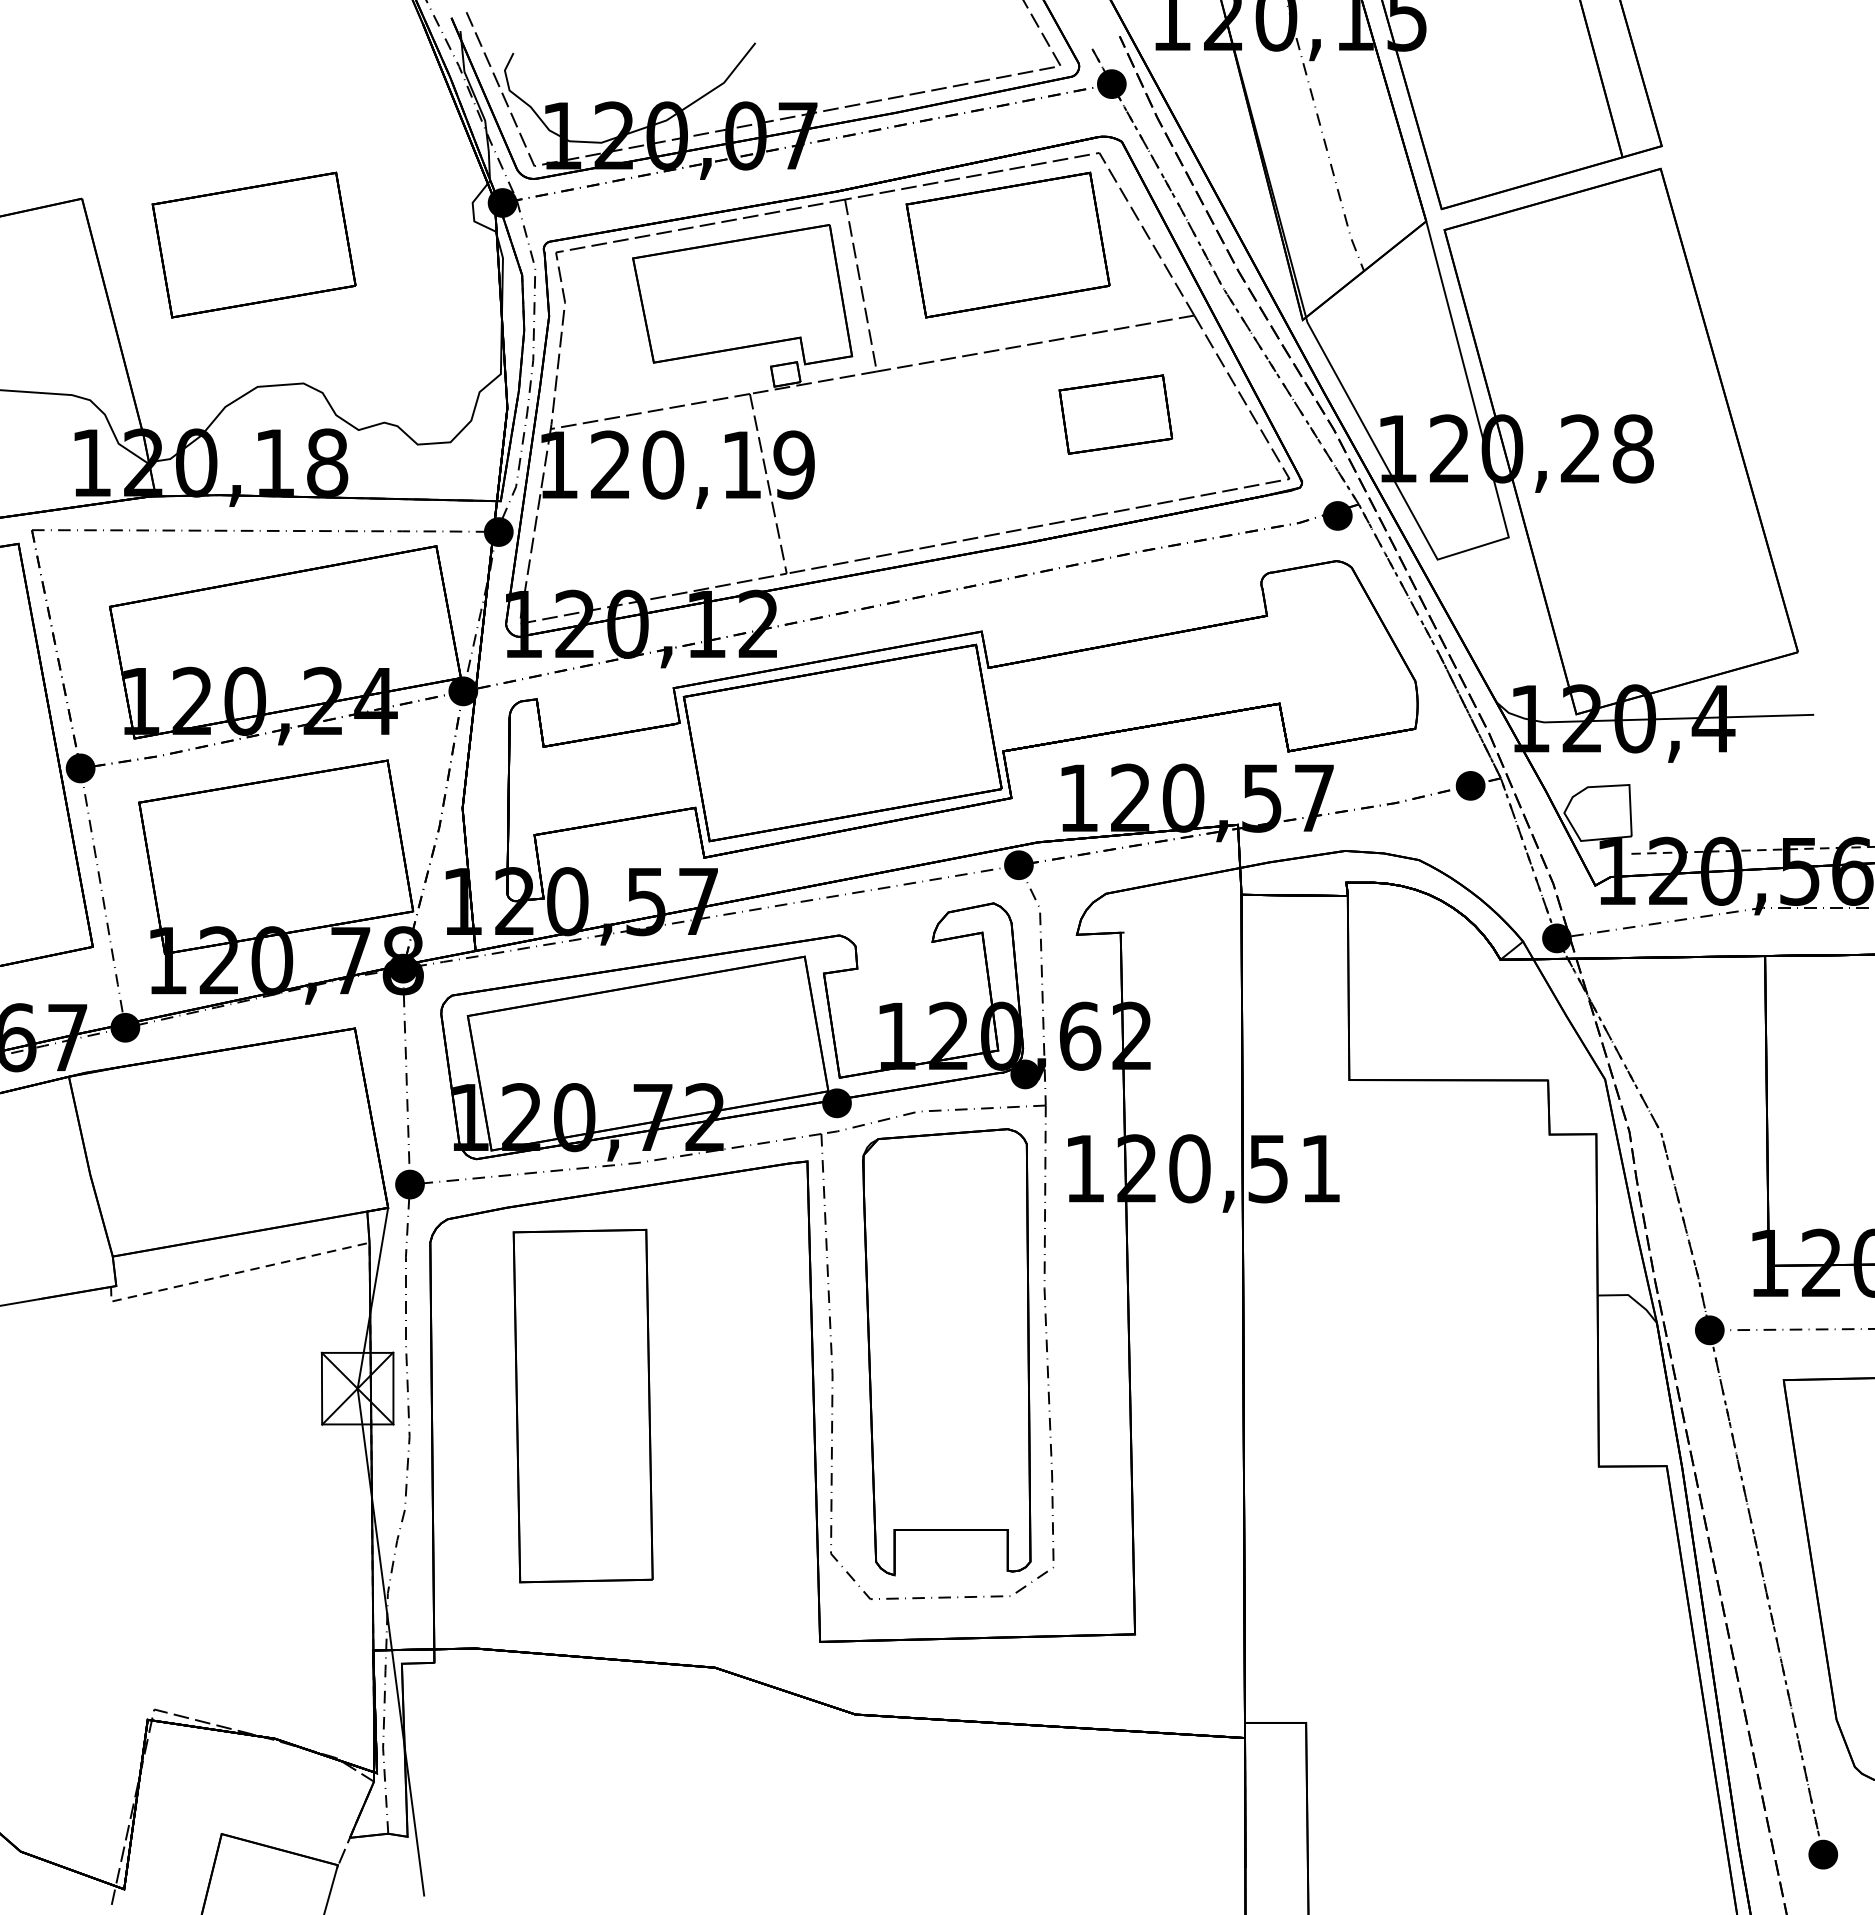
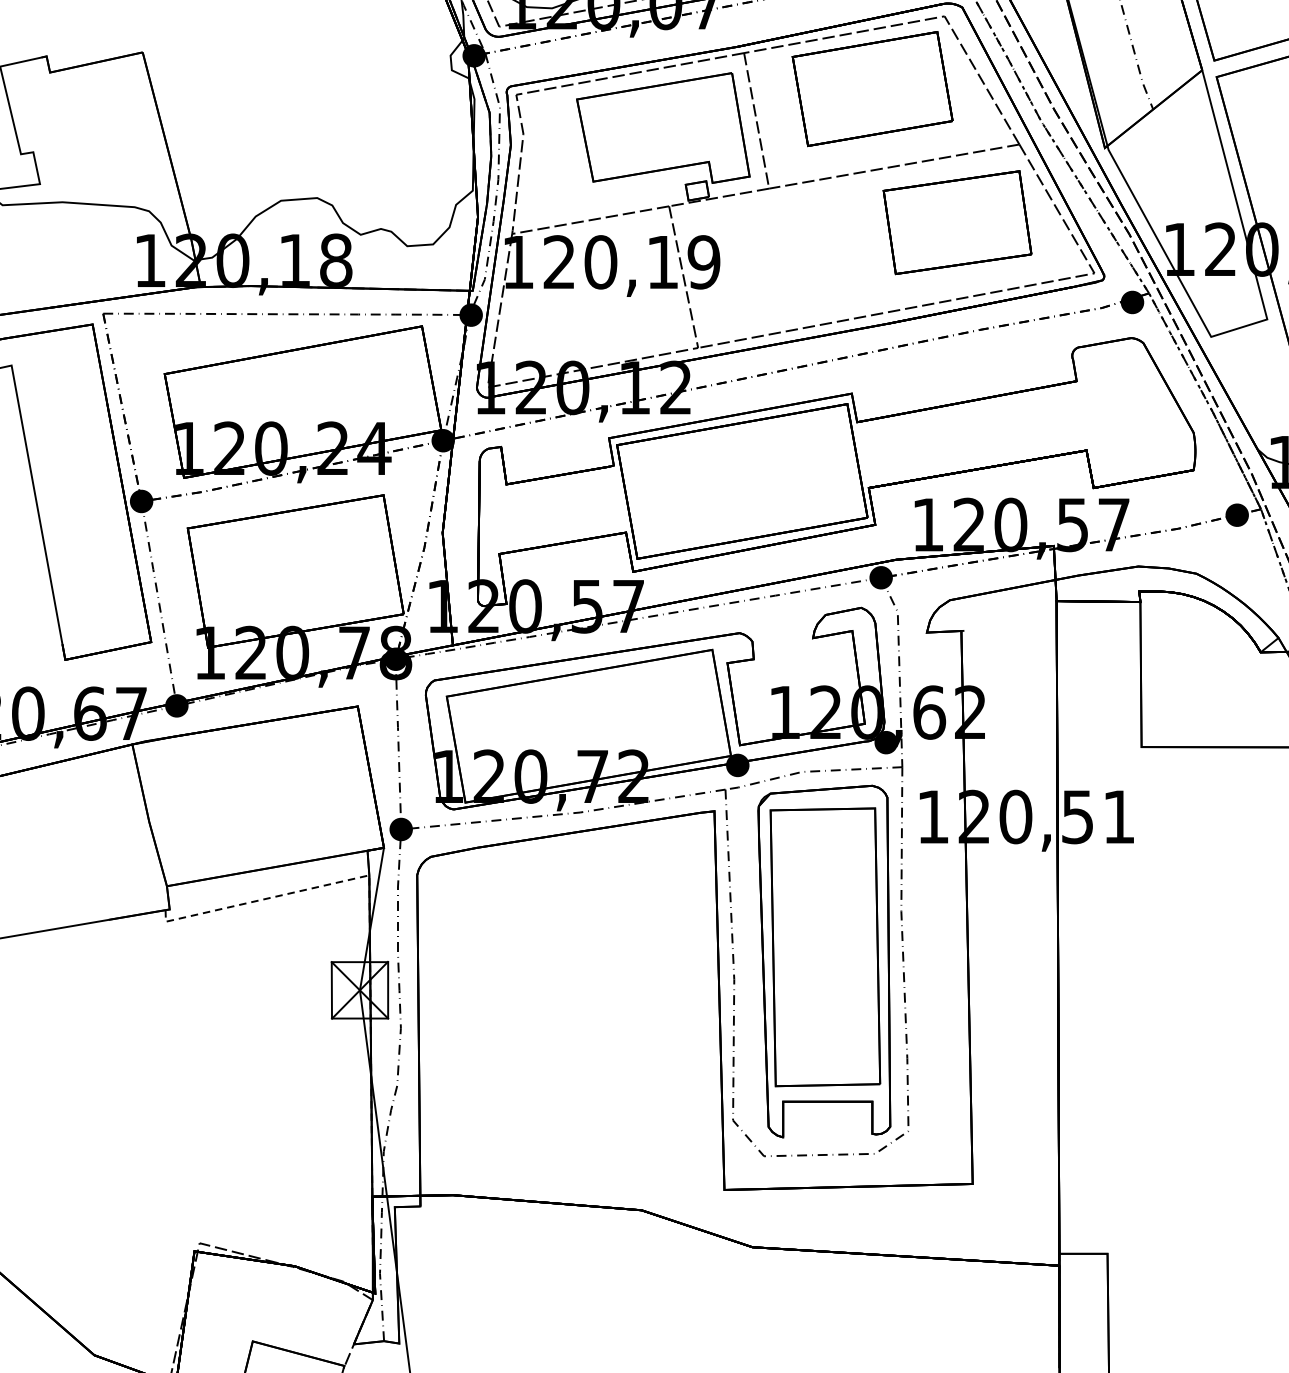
part: (253, 244) -> (277, 88), removed
part: (1115, 414) -> (957, 222), size x1.67
part: (582, 1405) -> (824, 946), moved

